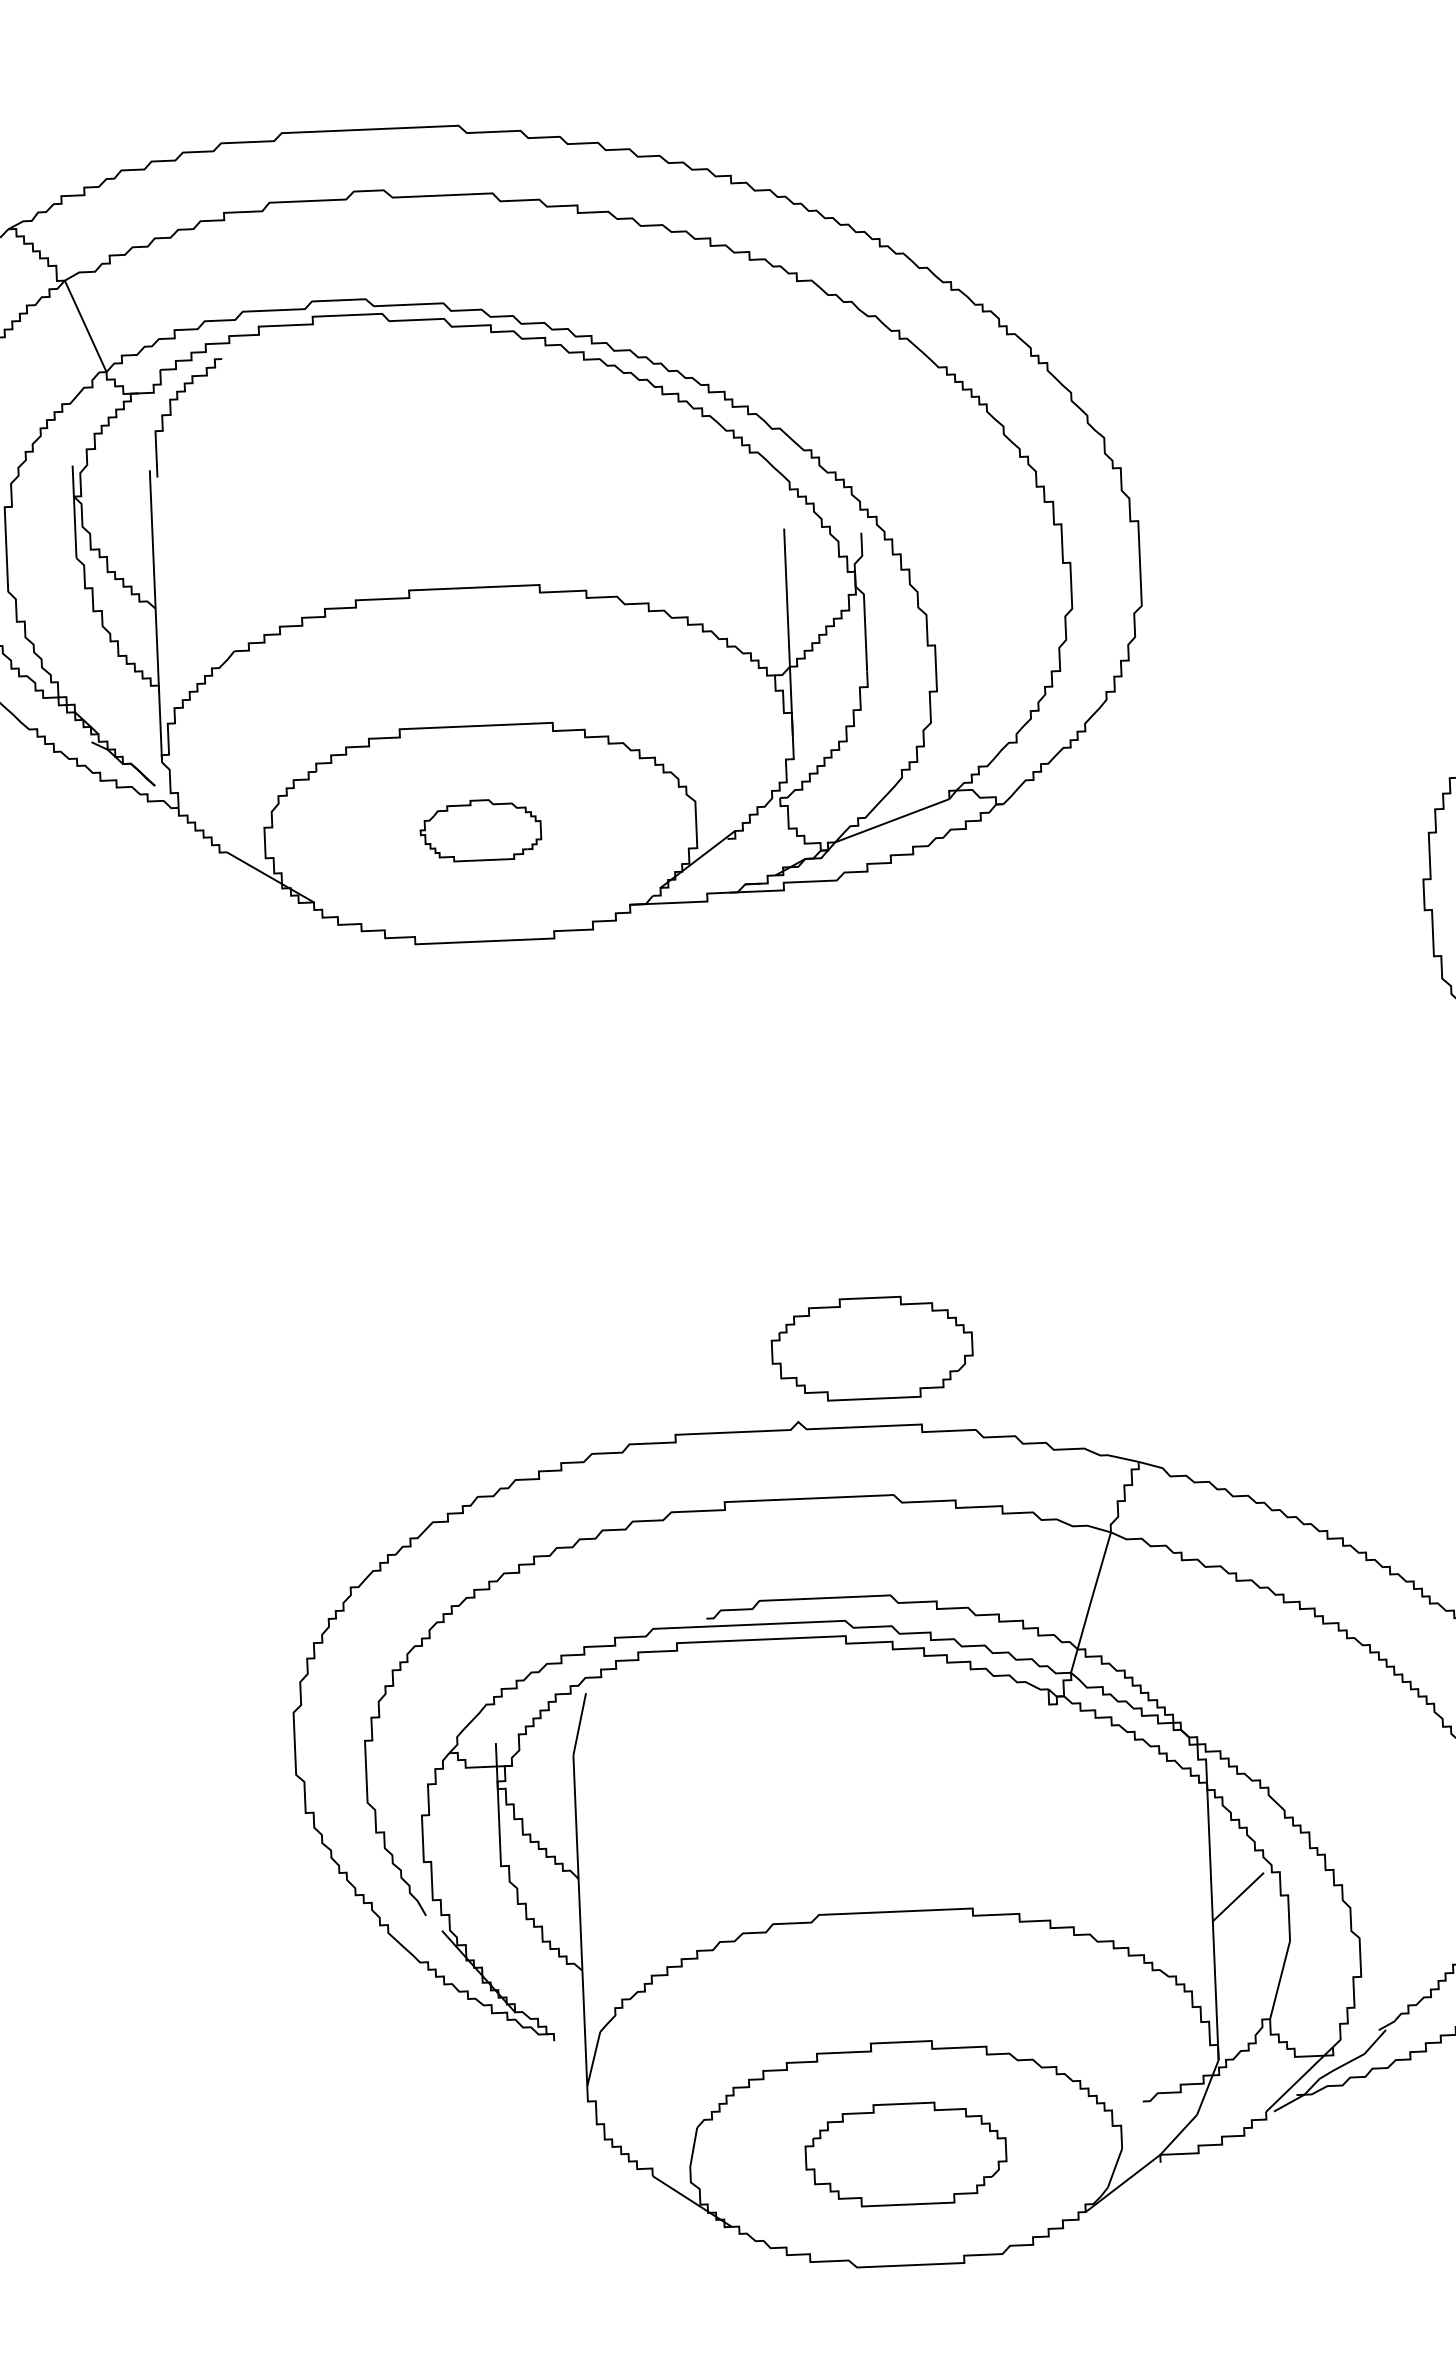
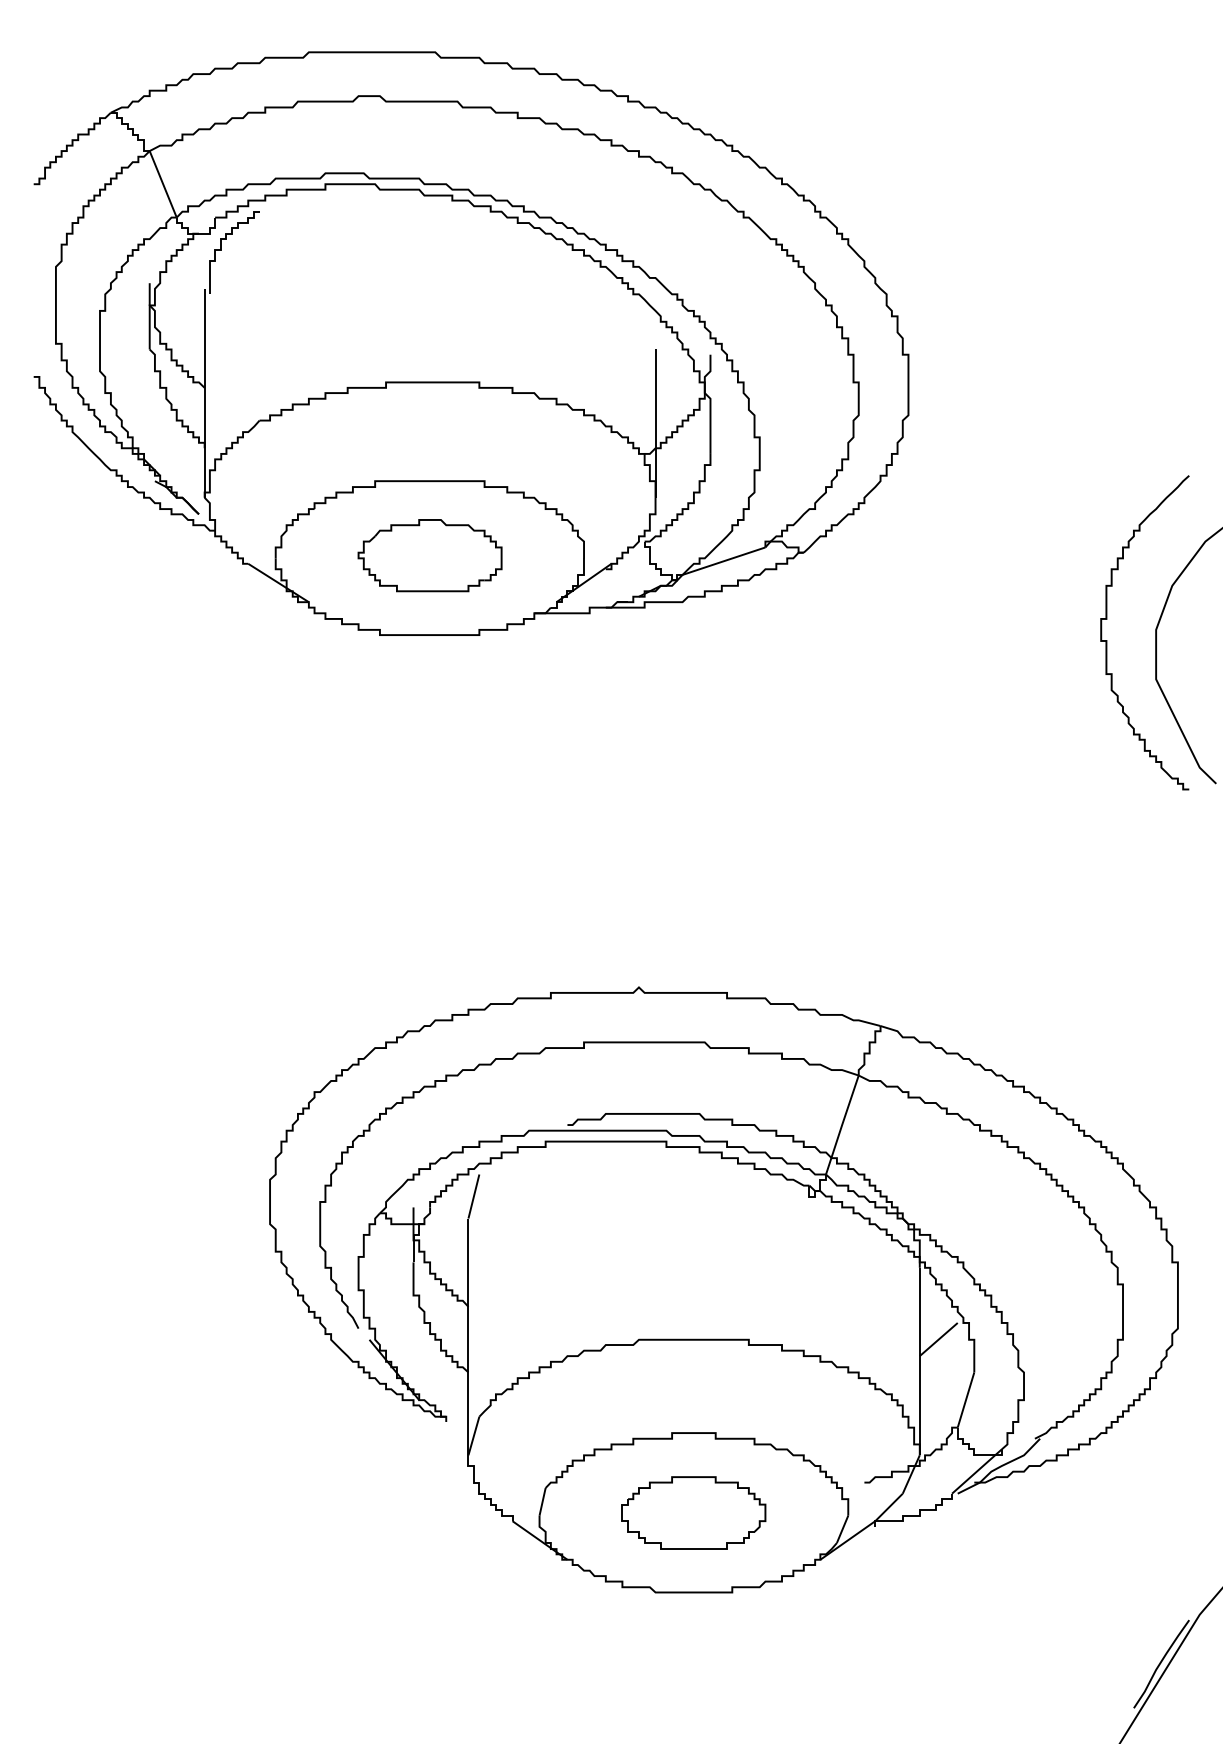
part: (480, 830) -> (429, 555), size x1.67
part: (871, 1347) -> (693, 936), removed

